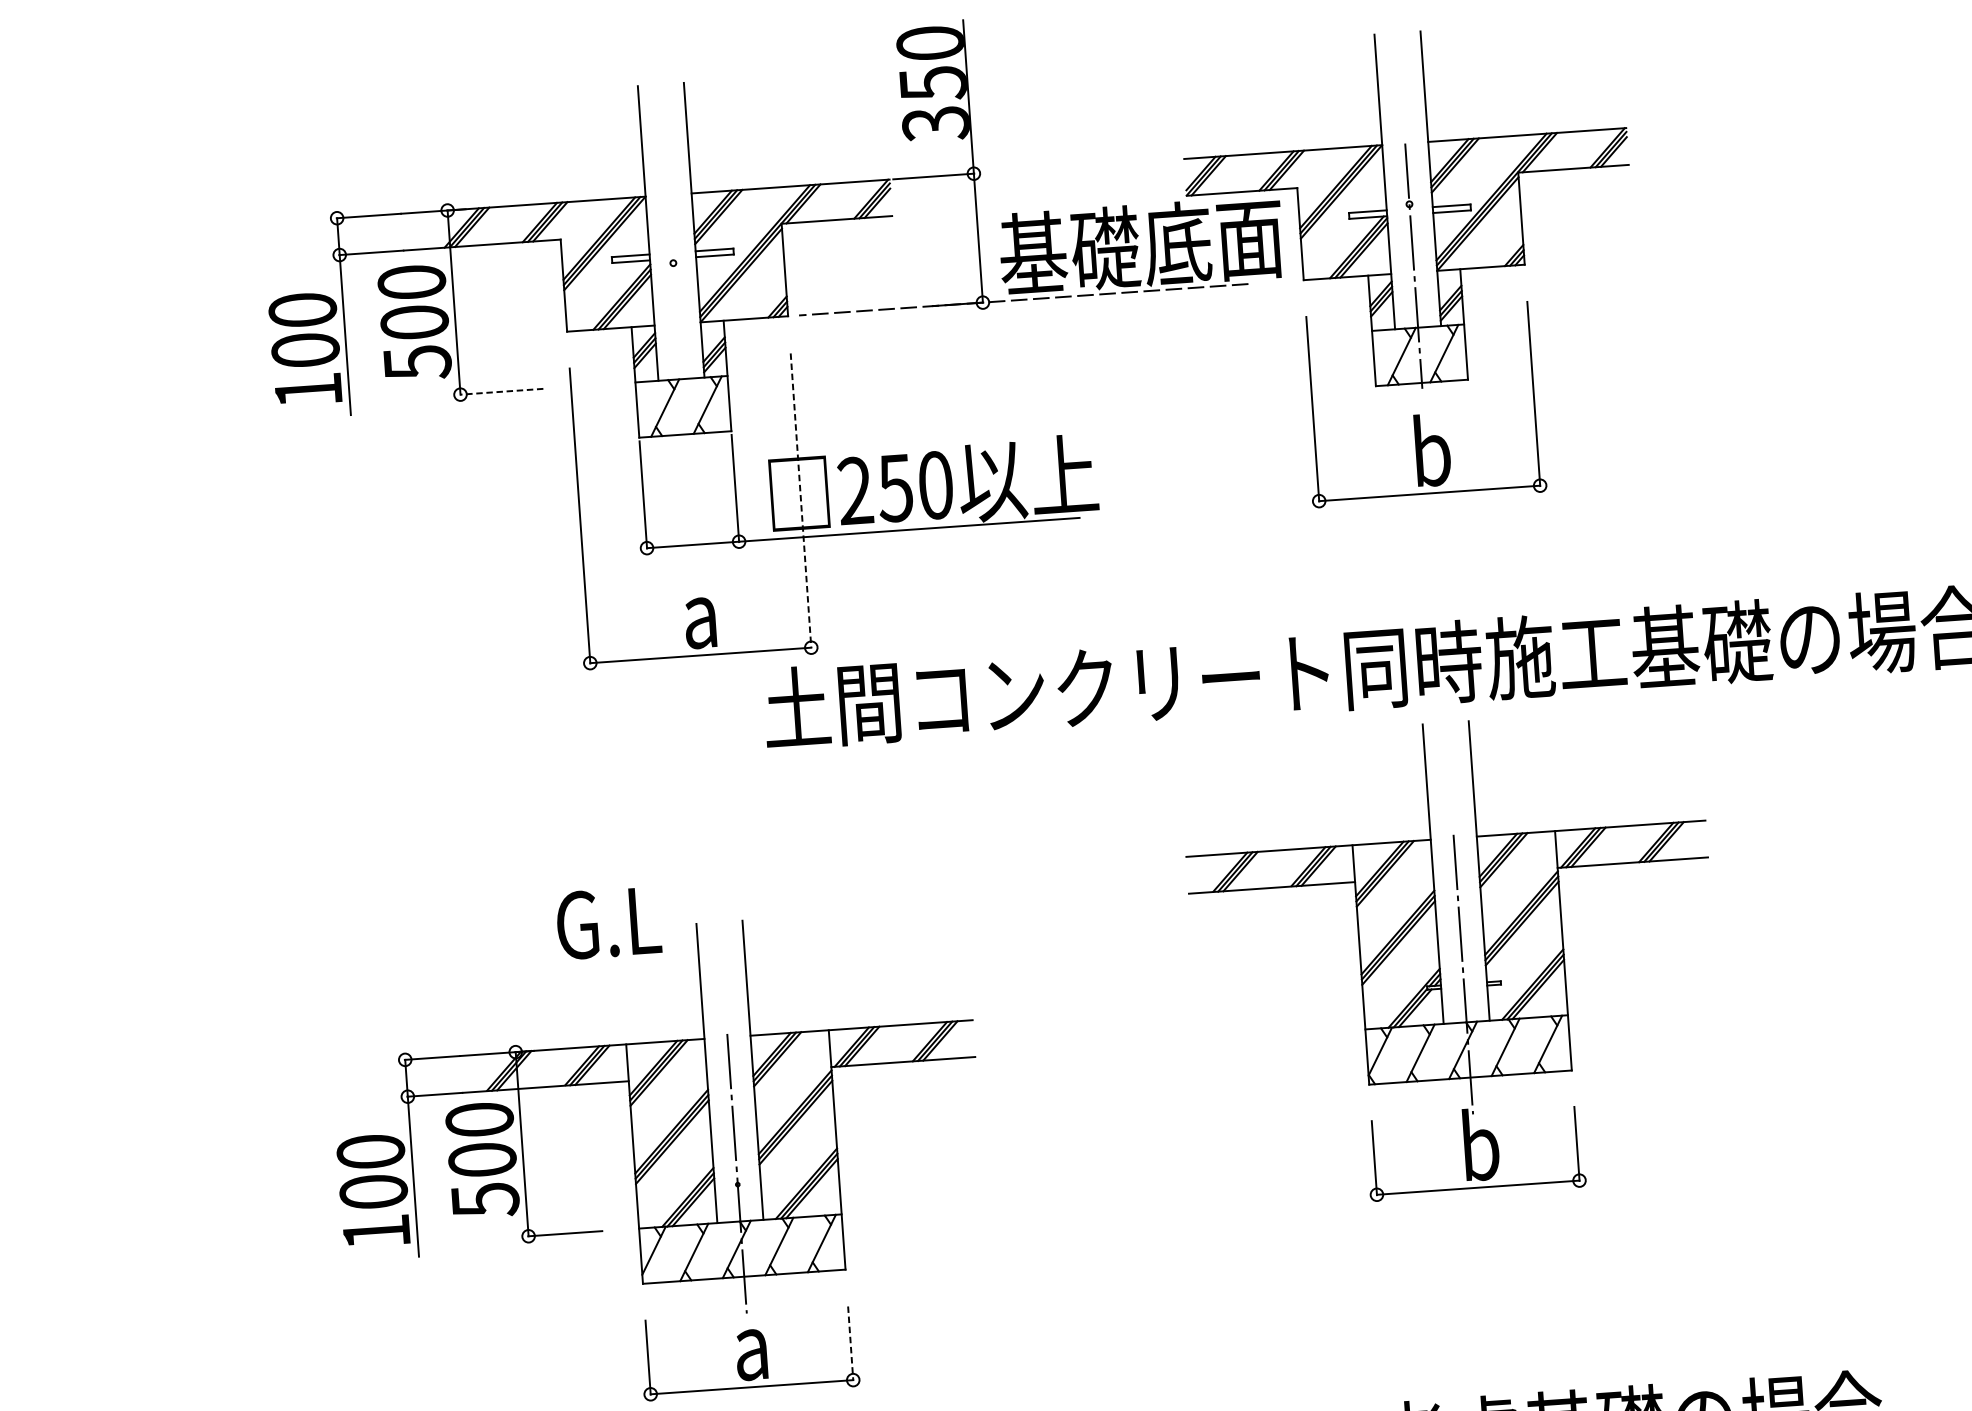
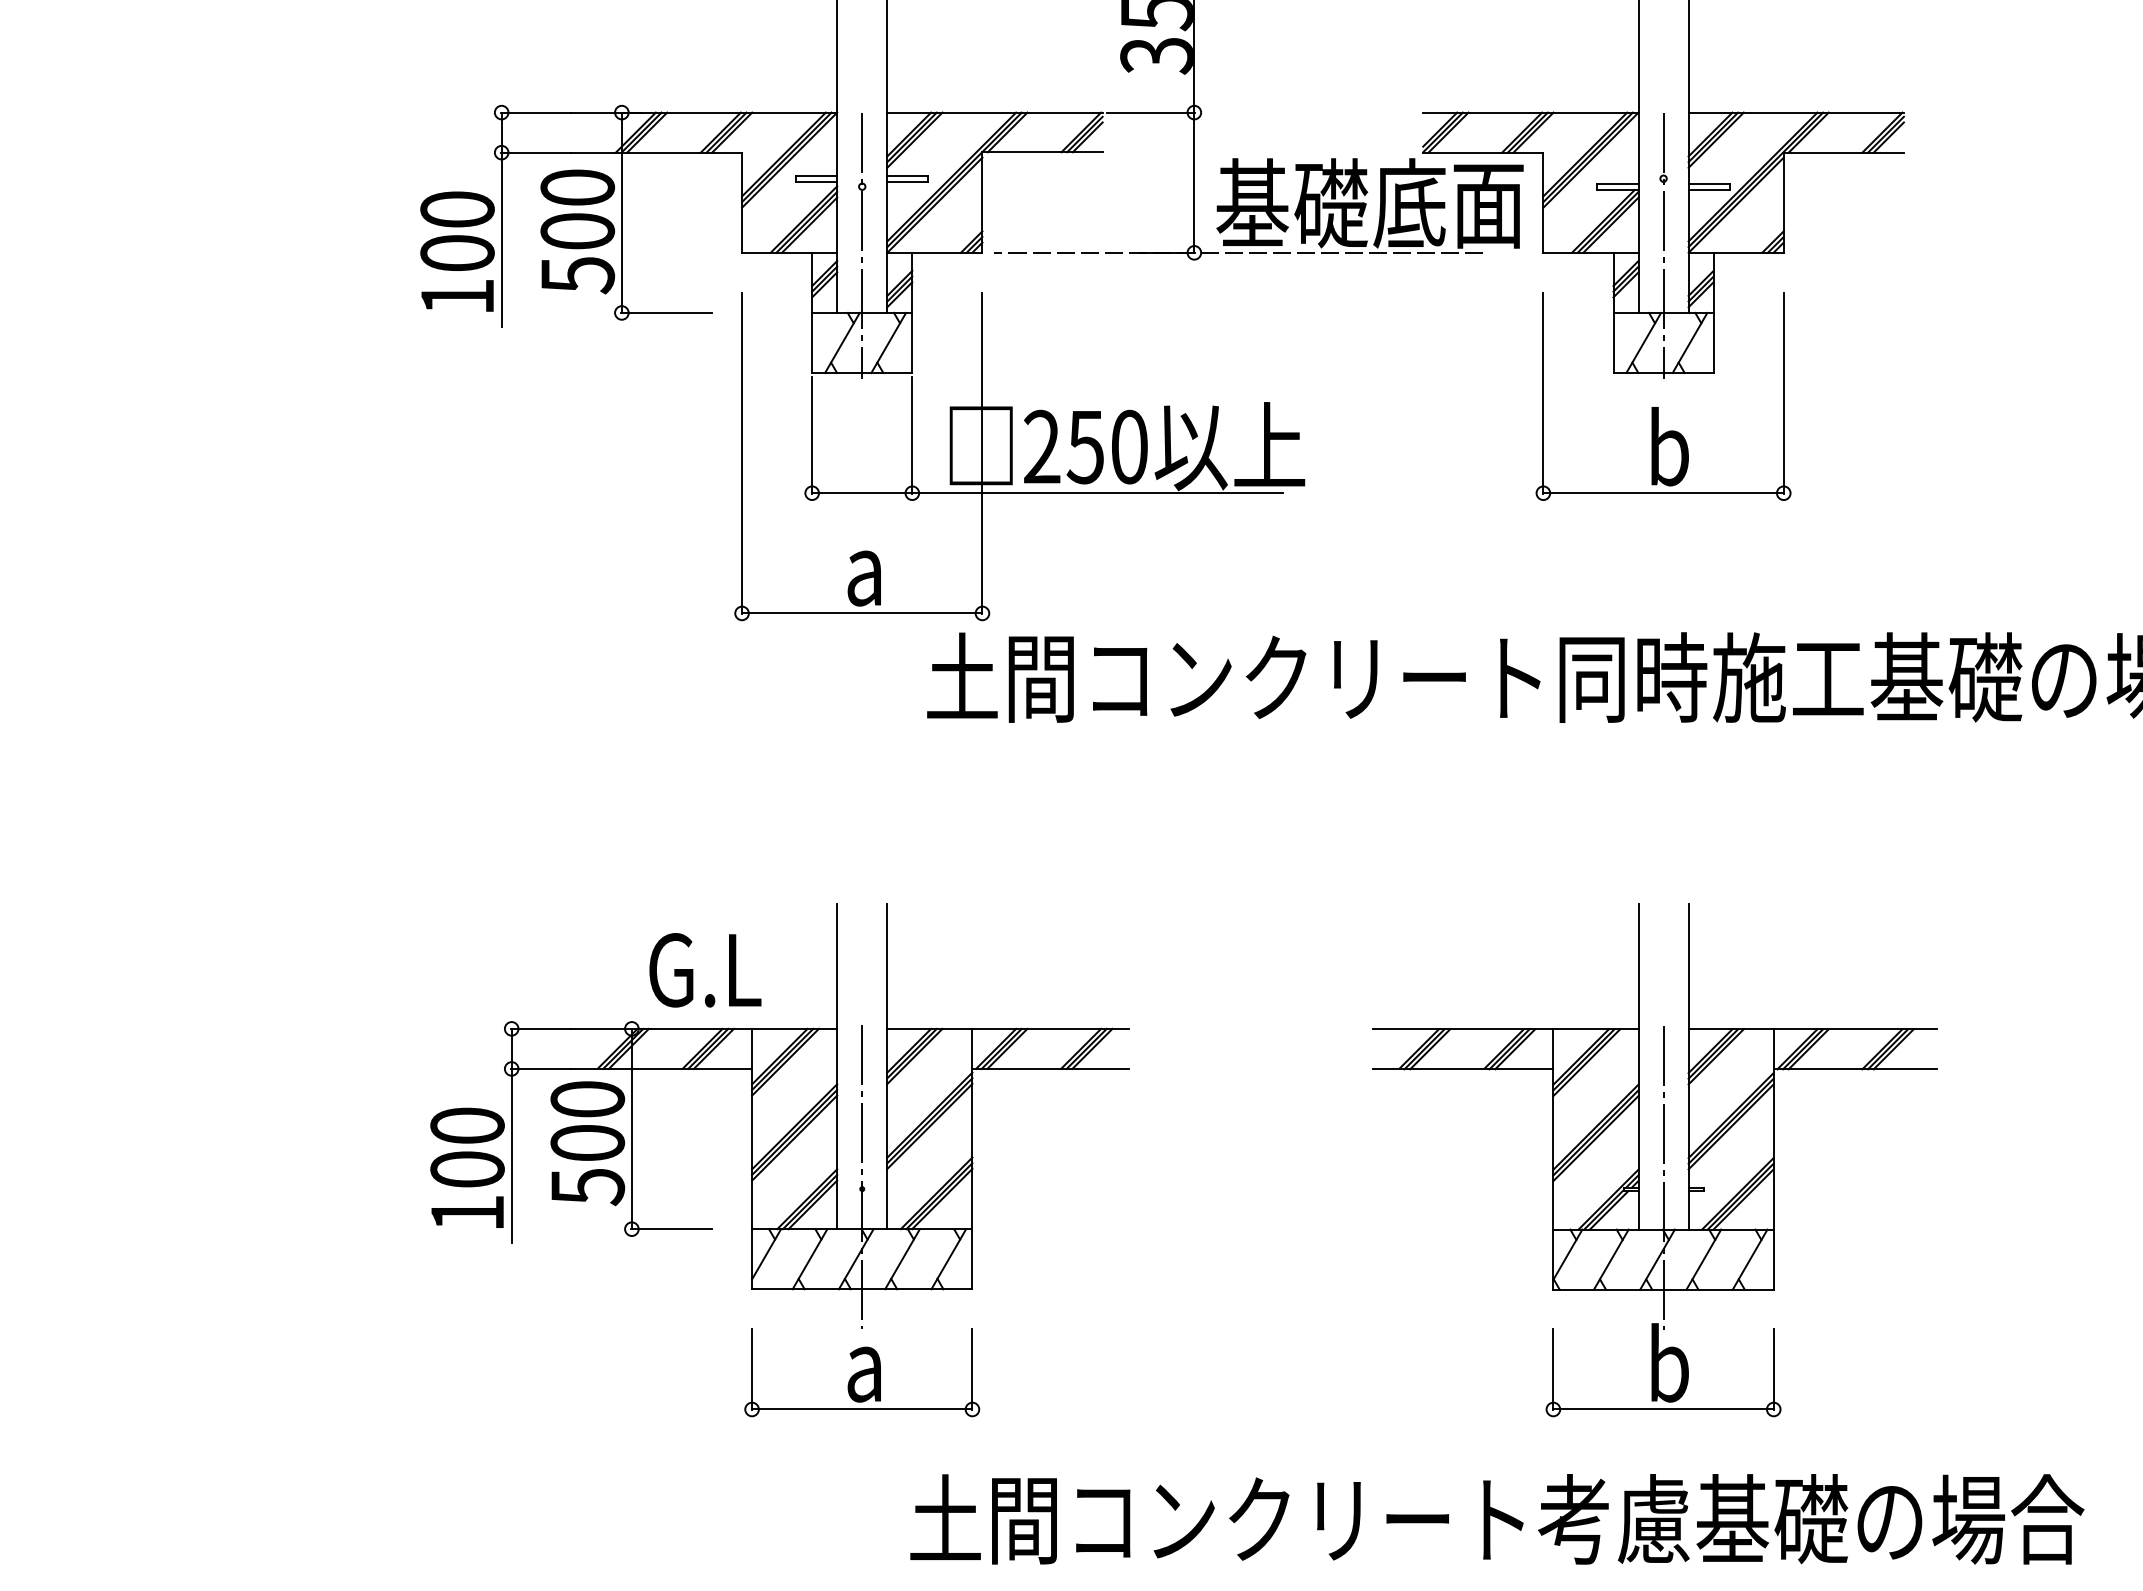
line: (677, 317) -> (862, 245), added
line: (501, 391) -> (666, 312), dashed -> solid
line: (801, 501) -> (982, 454), dashed -> solid
text: (608, 923) -> (705, 970), moved
part: (1462, 958) -> (1663, 1160), moved
line: (850, 1344) -> (972, 1370), dashed -> solid

